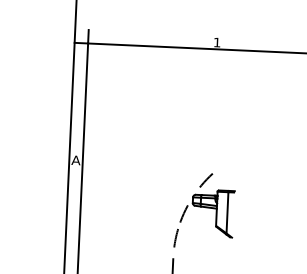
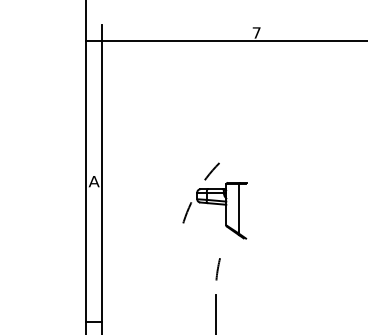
text: (217, 42) -> (256, 32), 1 -> 7
part: (207, 204) -> (214, 200), moved

